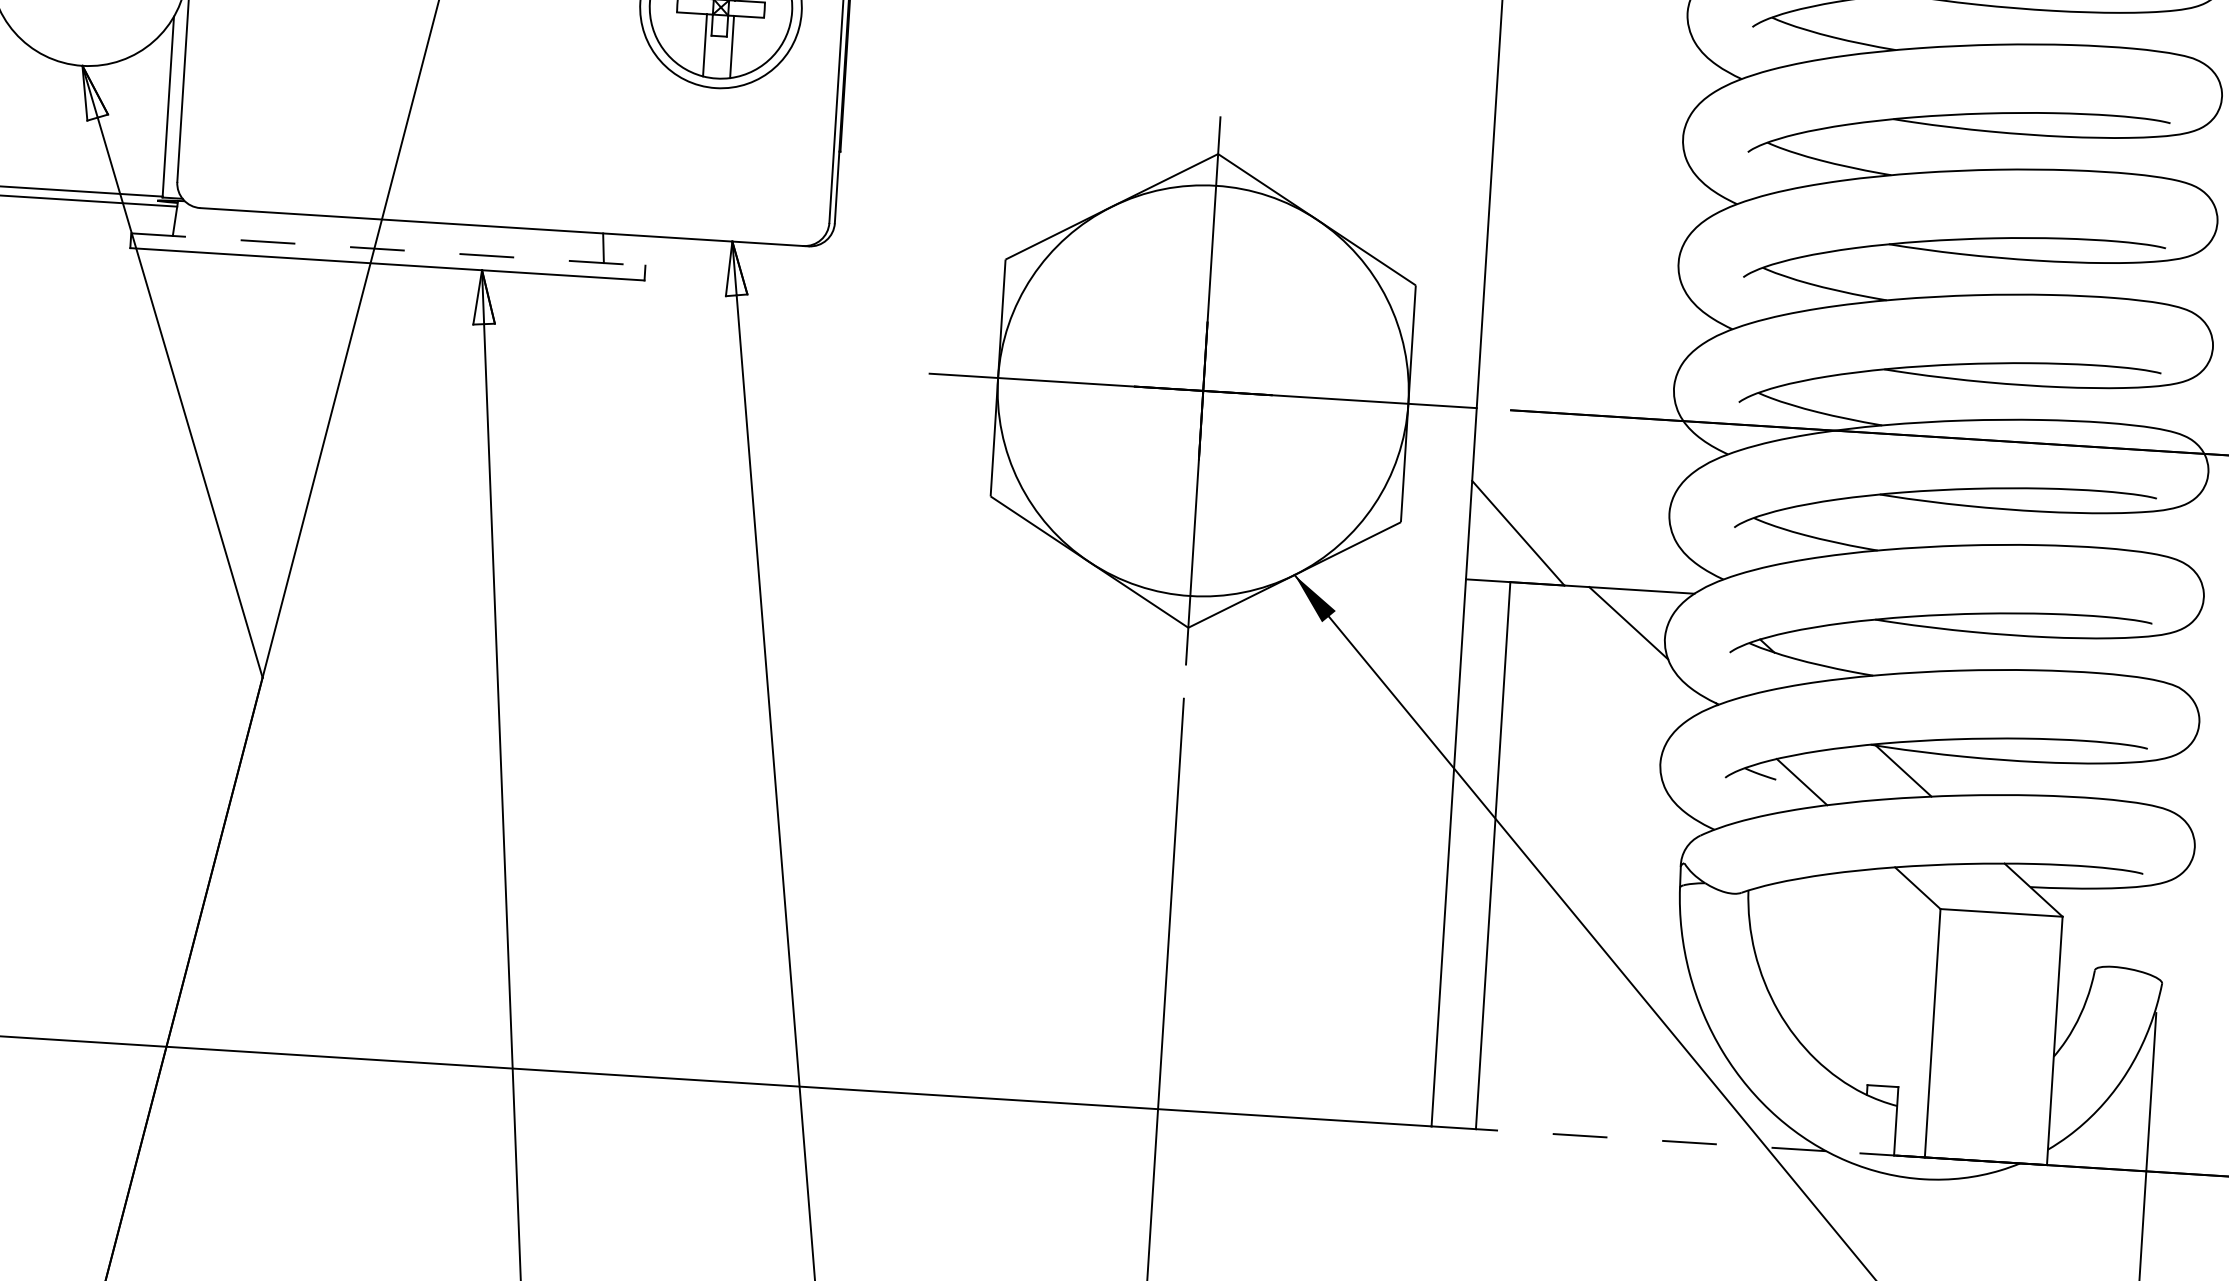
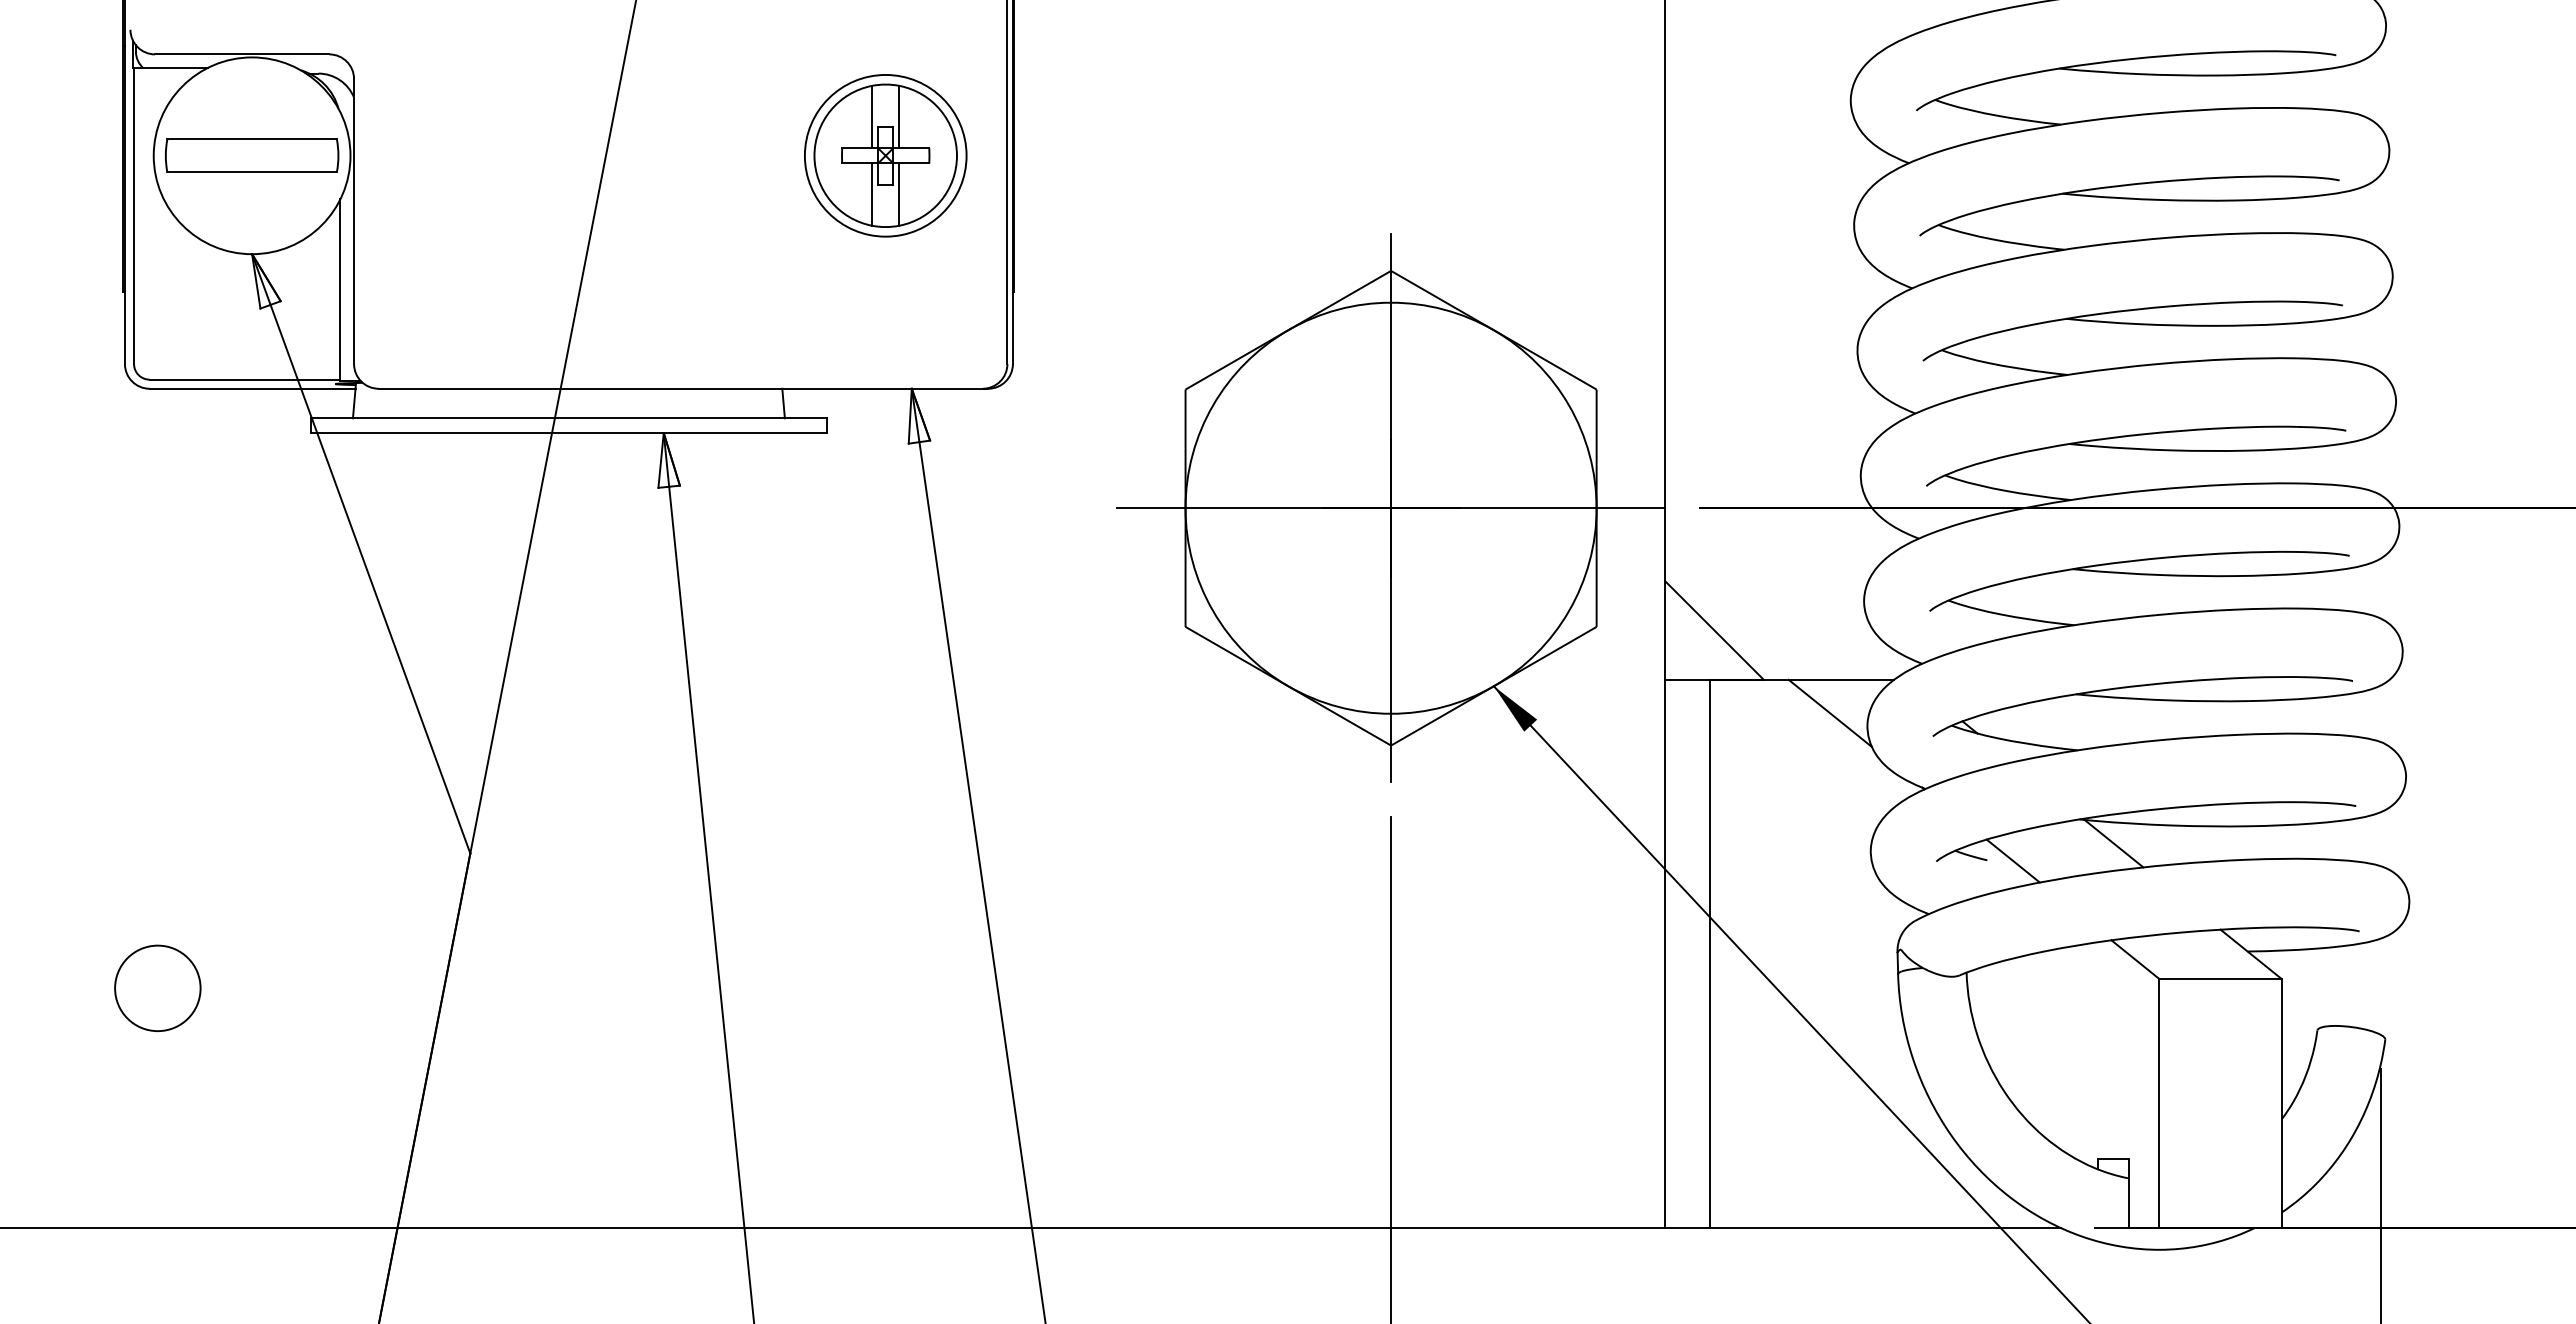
line: (387, 249) -> (568, 418), dashed -> solid
line: (1651, 1139) -> (1885, 1227), dashed -> solid

